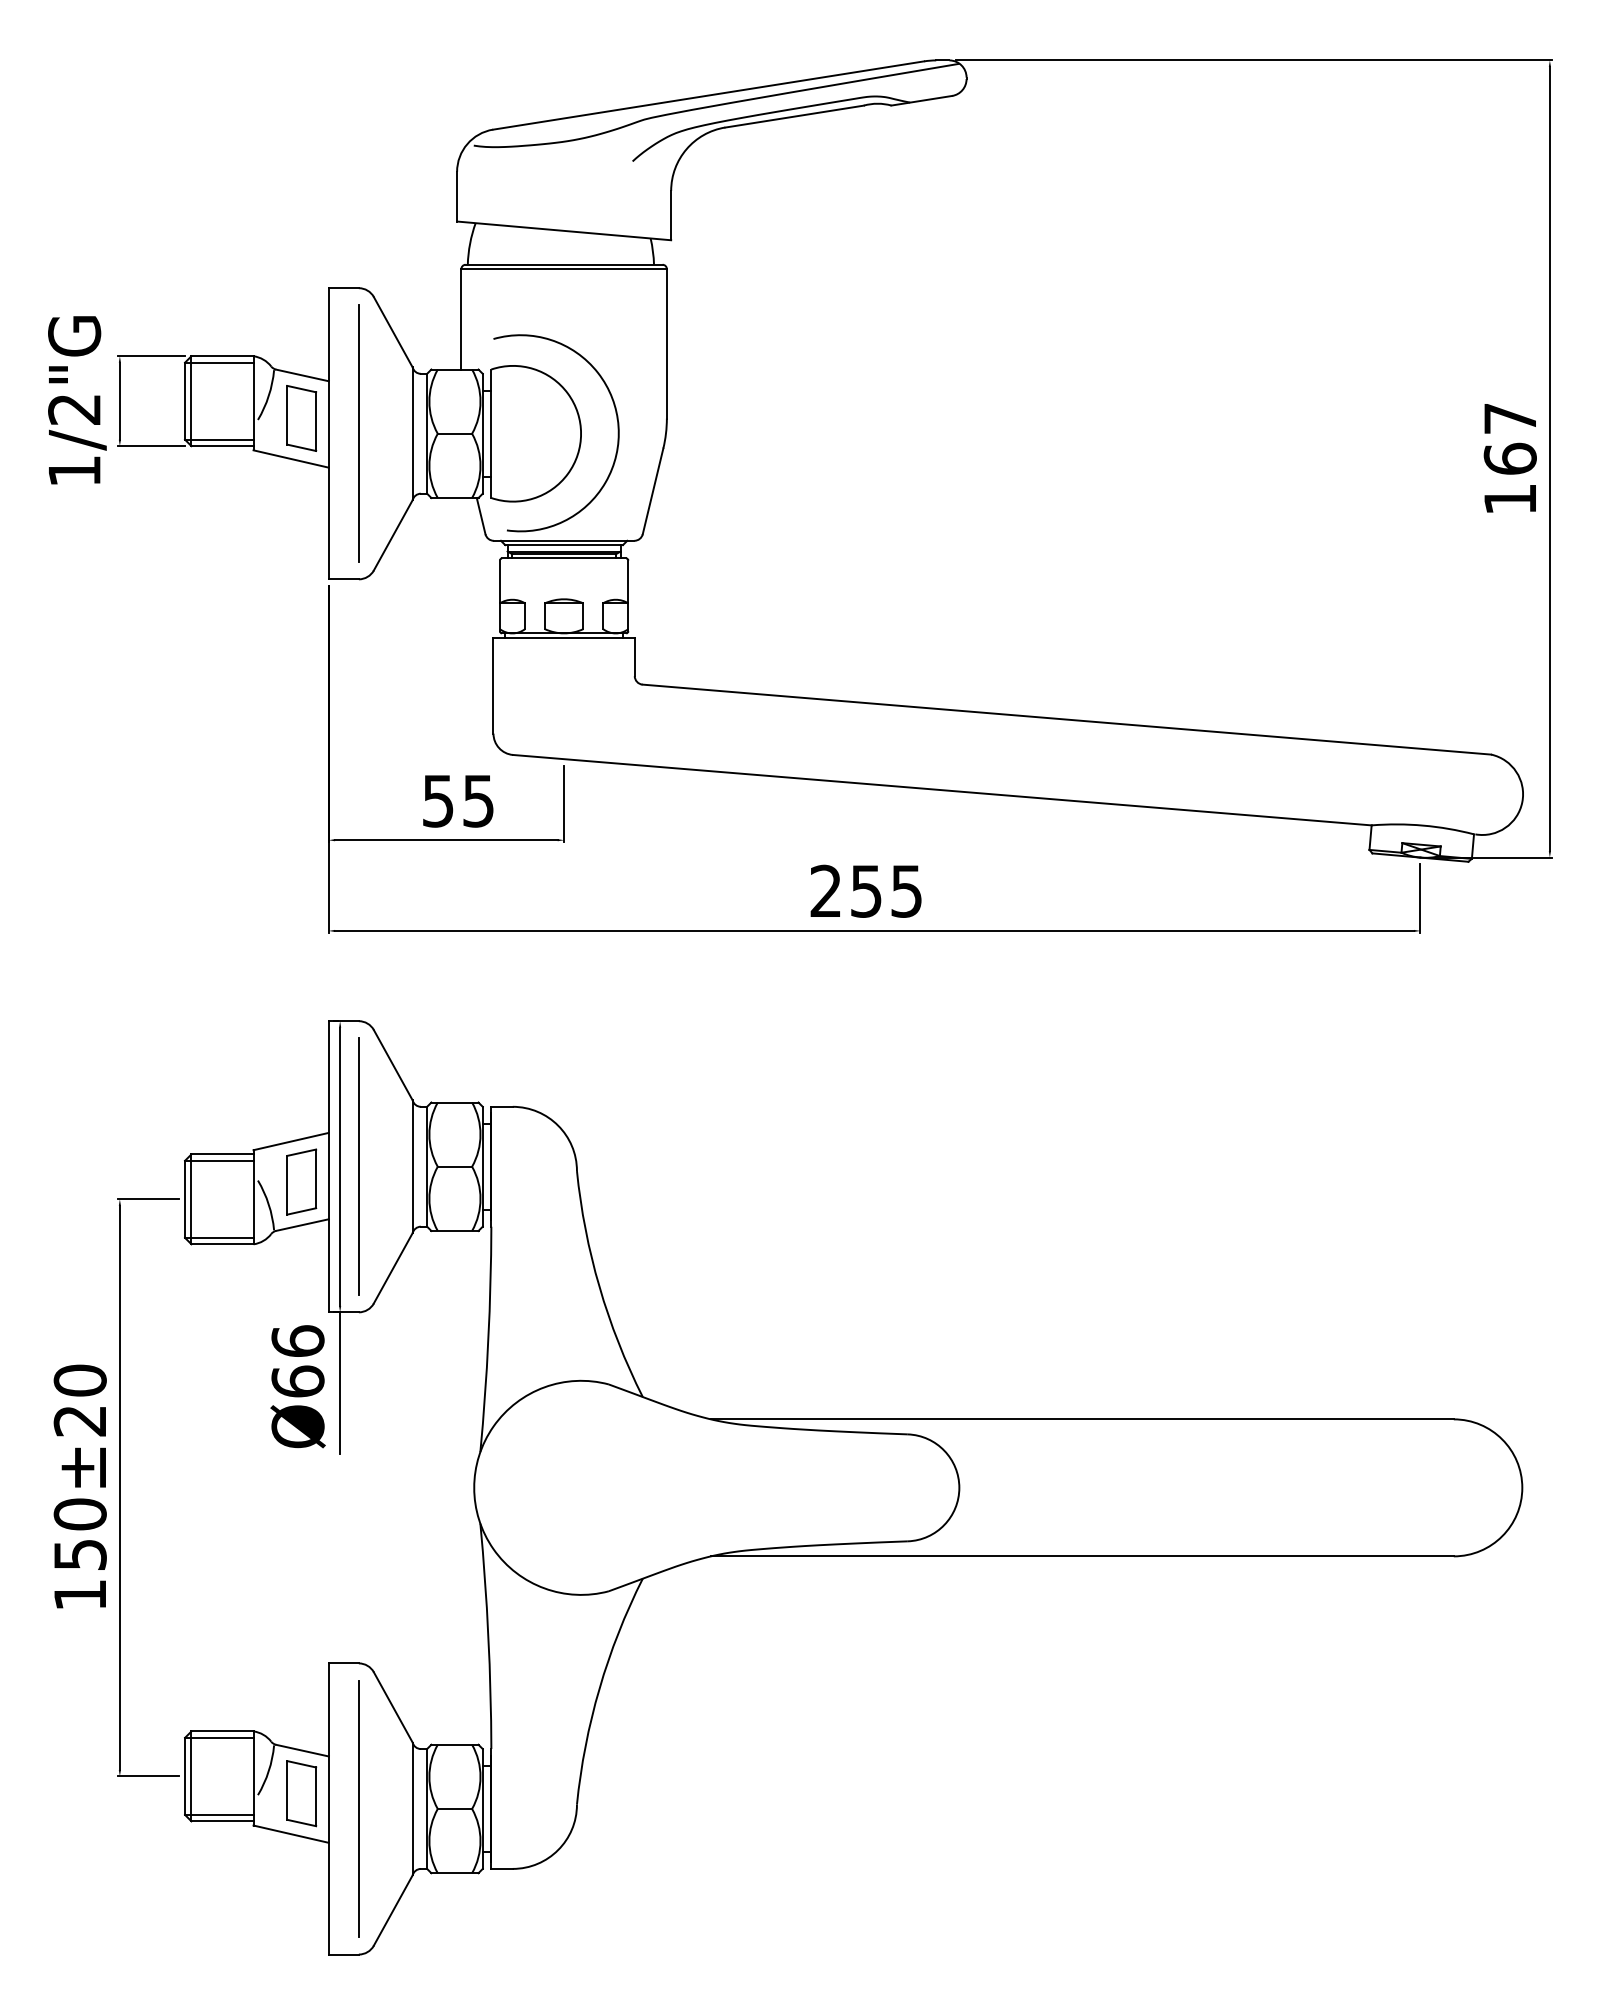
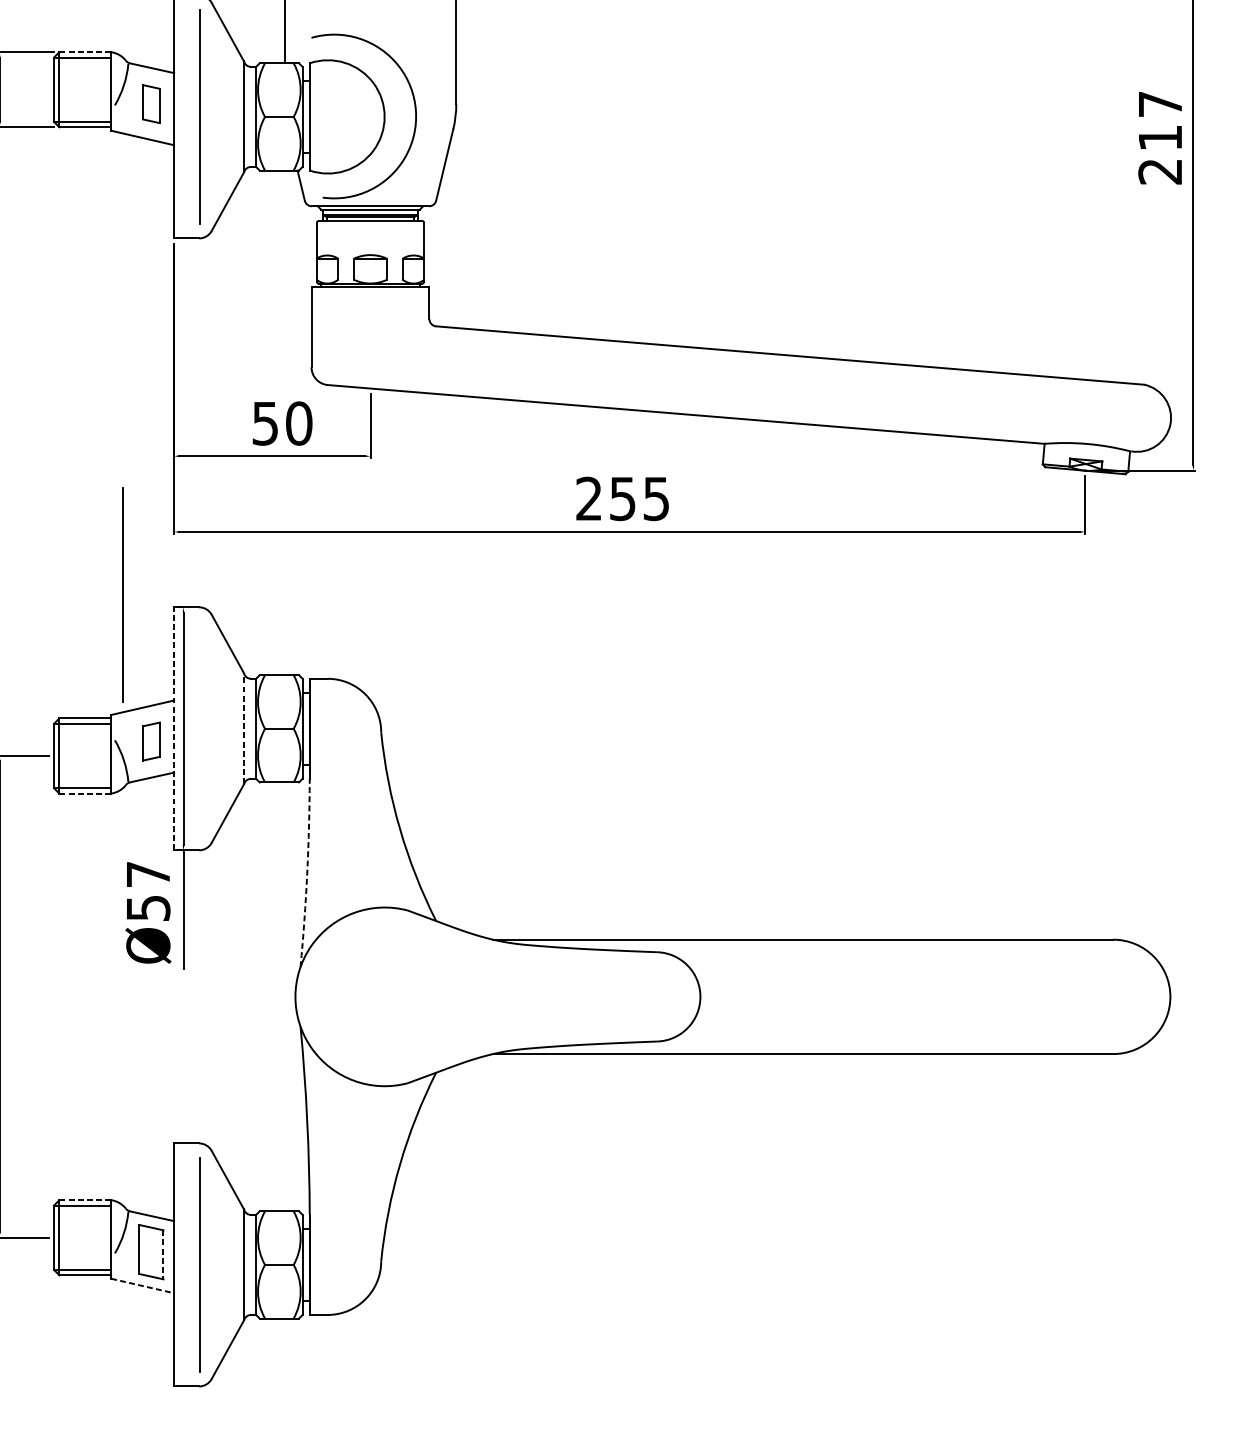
line: (222, 356) -> (85, 52), solid -> dashed
part: (301, 418) -> (151, 104), size x0.7
text: (1509, 478) -> (1159, 154), 167 -> 217
text: (478, 800) -> (299, 423), 55 -> 50
line: (328, 1166) -> (173, 728), solid -> dashed
line: (358, 1166) -> (122, 595), moved
line: (412, 1166) -> (243, 728), solid -> dashed
part: (301, 1181) -> (151, 741), size x0.7
line: (222, 1244) -> (85, 793), solid -> dashed
arc: (488, 1339) -> (307, 873), solid -> dashed
text: (297, 1361) -> (147, 891), Ø66 -> Ø57
line: (222, 1731) -> (85, 1200), solid -> dashed
line: (316, 1797) -> (163, 1255), solid -> dashed
line: (291, 1834) -> (142, 1286), solid -> dashed

